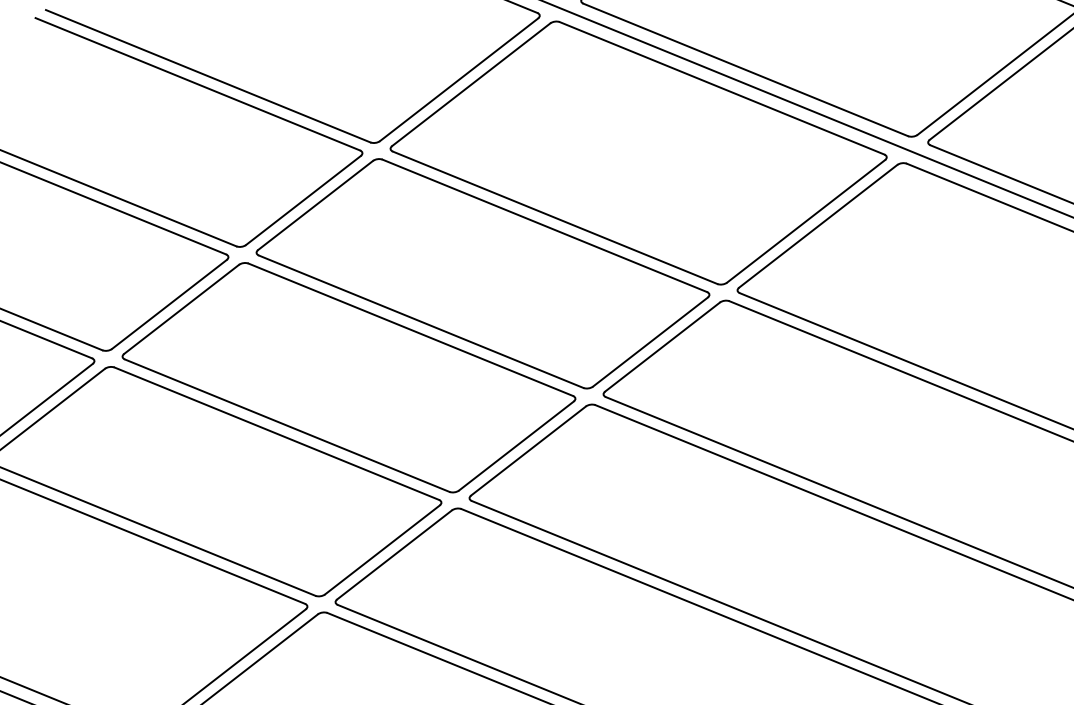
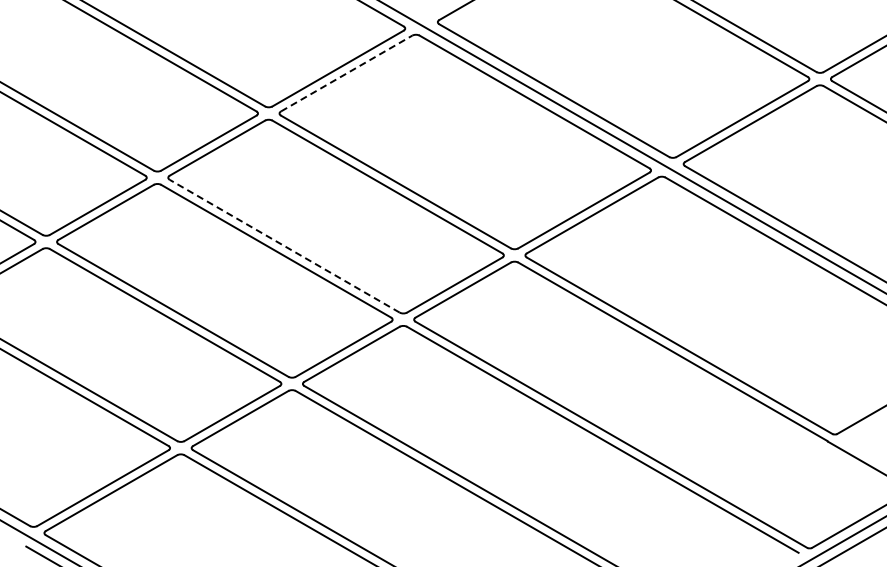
line: (470, 84) -> (346, 73), solid -> dashed
line: (420, 322) -> (284, 246), solid -> dashed

